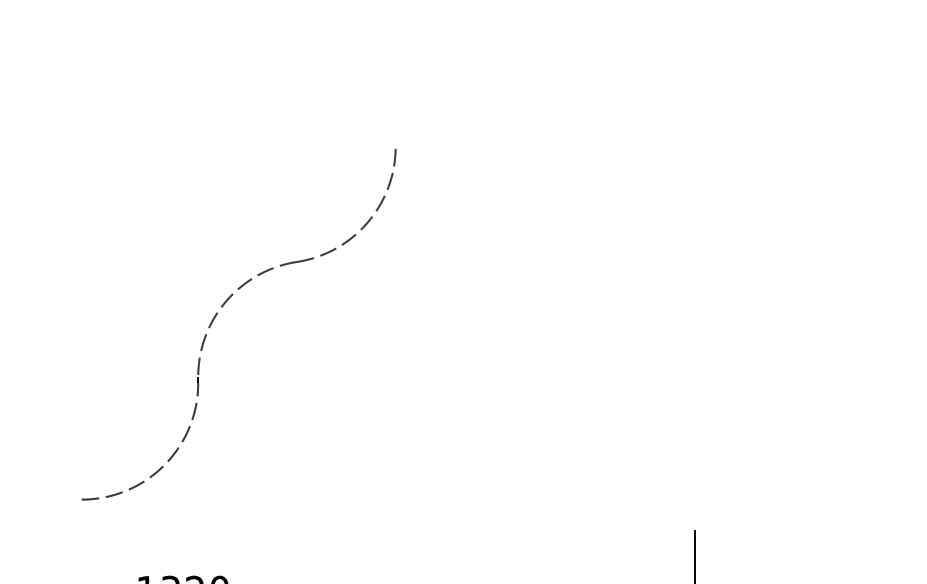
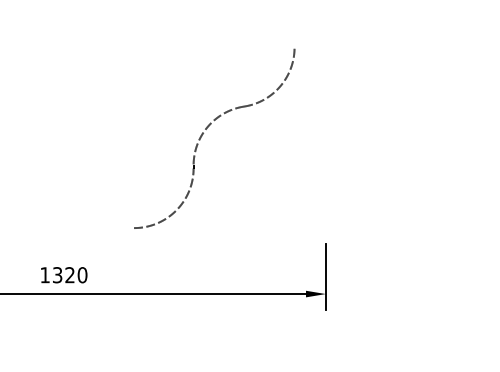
part: (217, 316) -> (203, 134), moved

